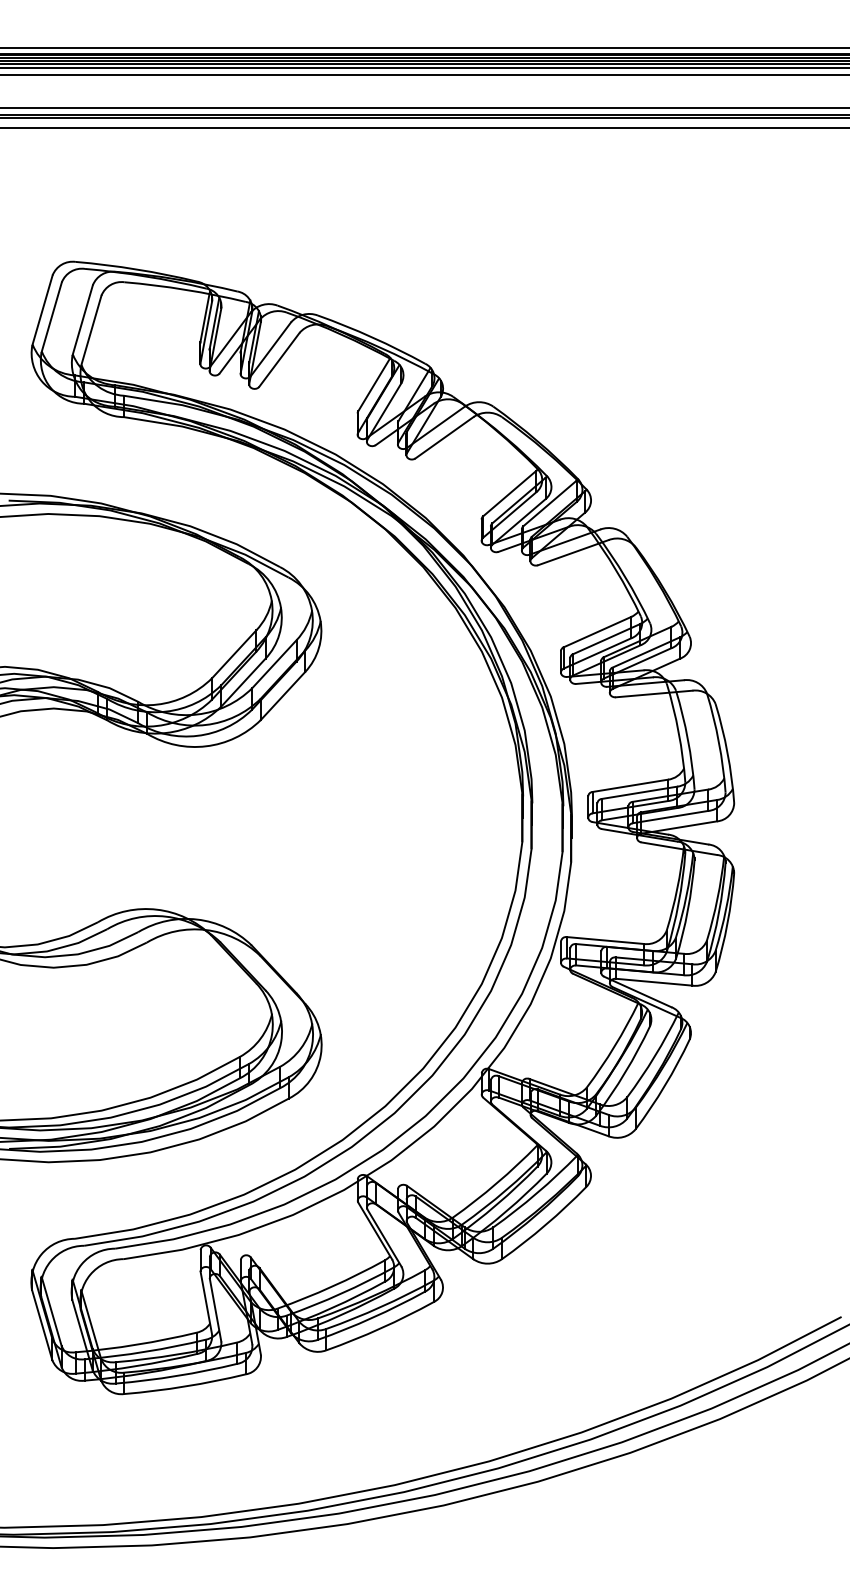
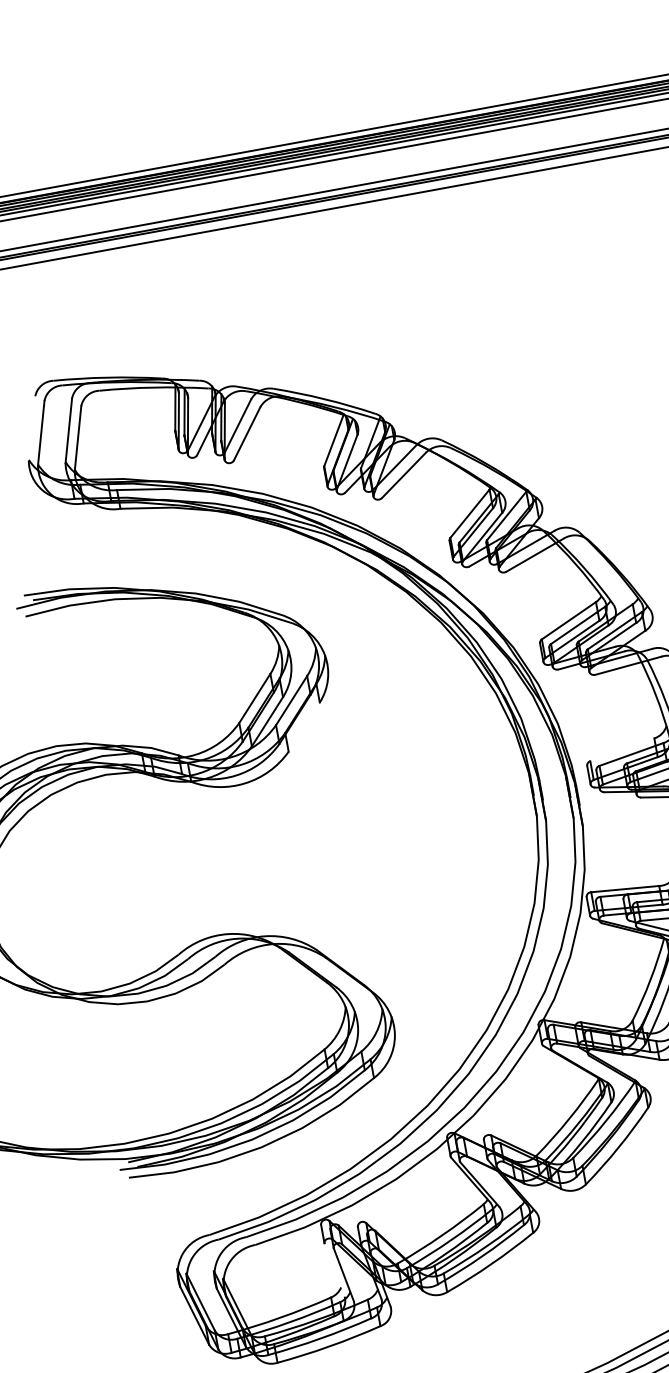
line: (42, 310) -> (32, 428), removed
line: (282, 696) -> (303, 727), removed
line: (630, 785) -> (622, 749), removed
line: (206, 1303) -> (334, 1270), removed

